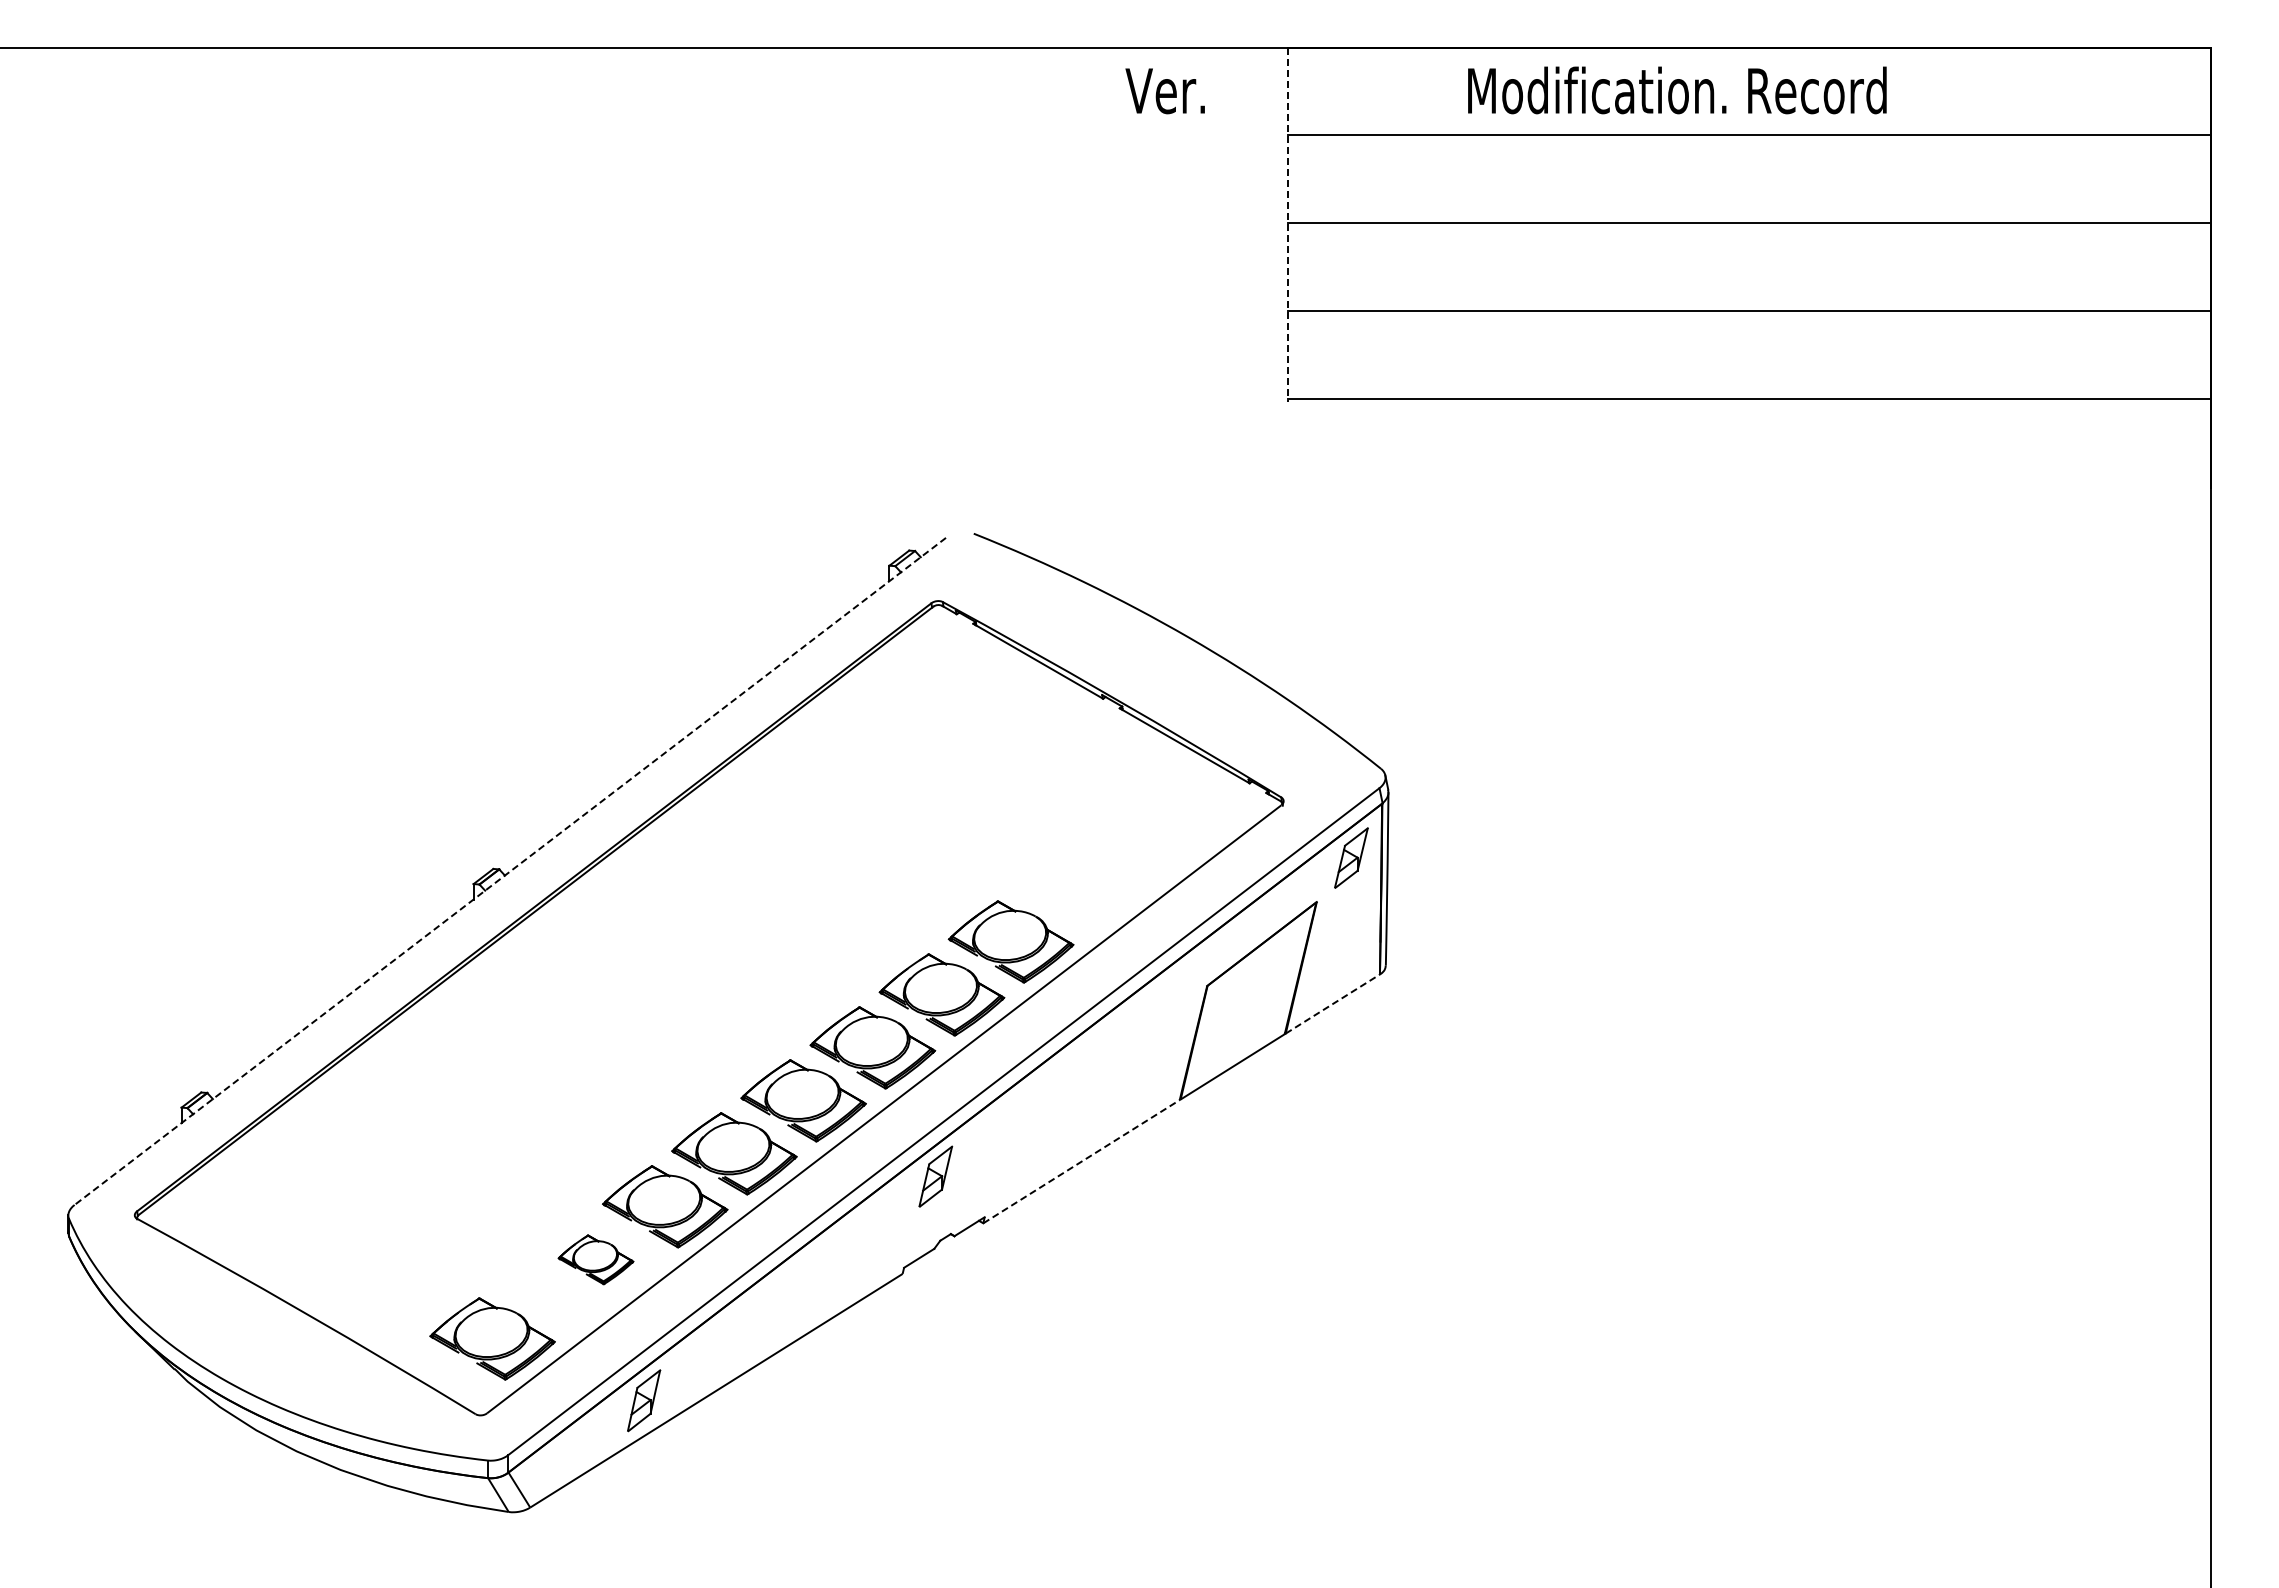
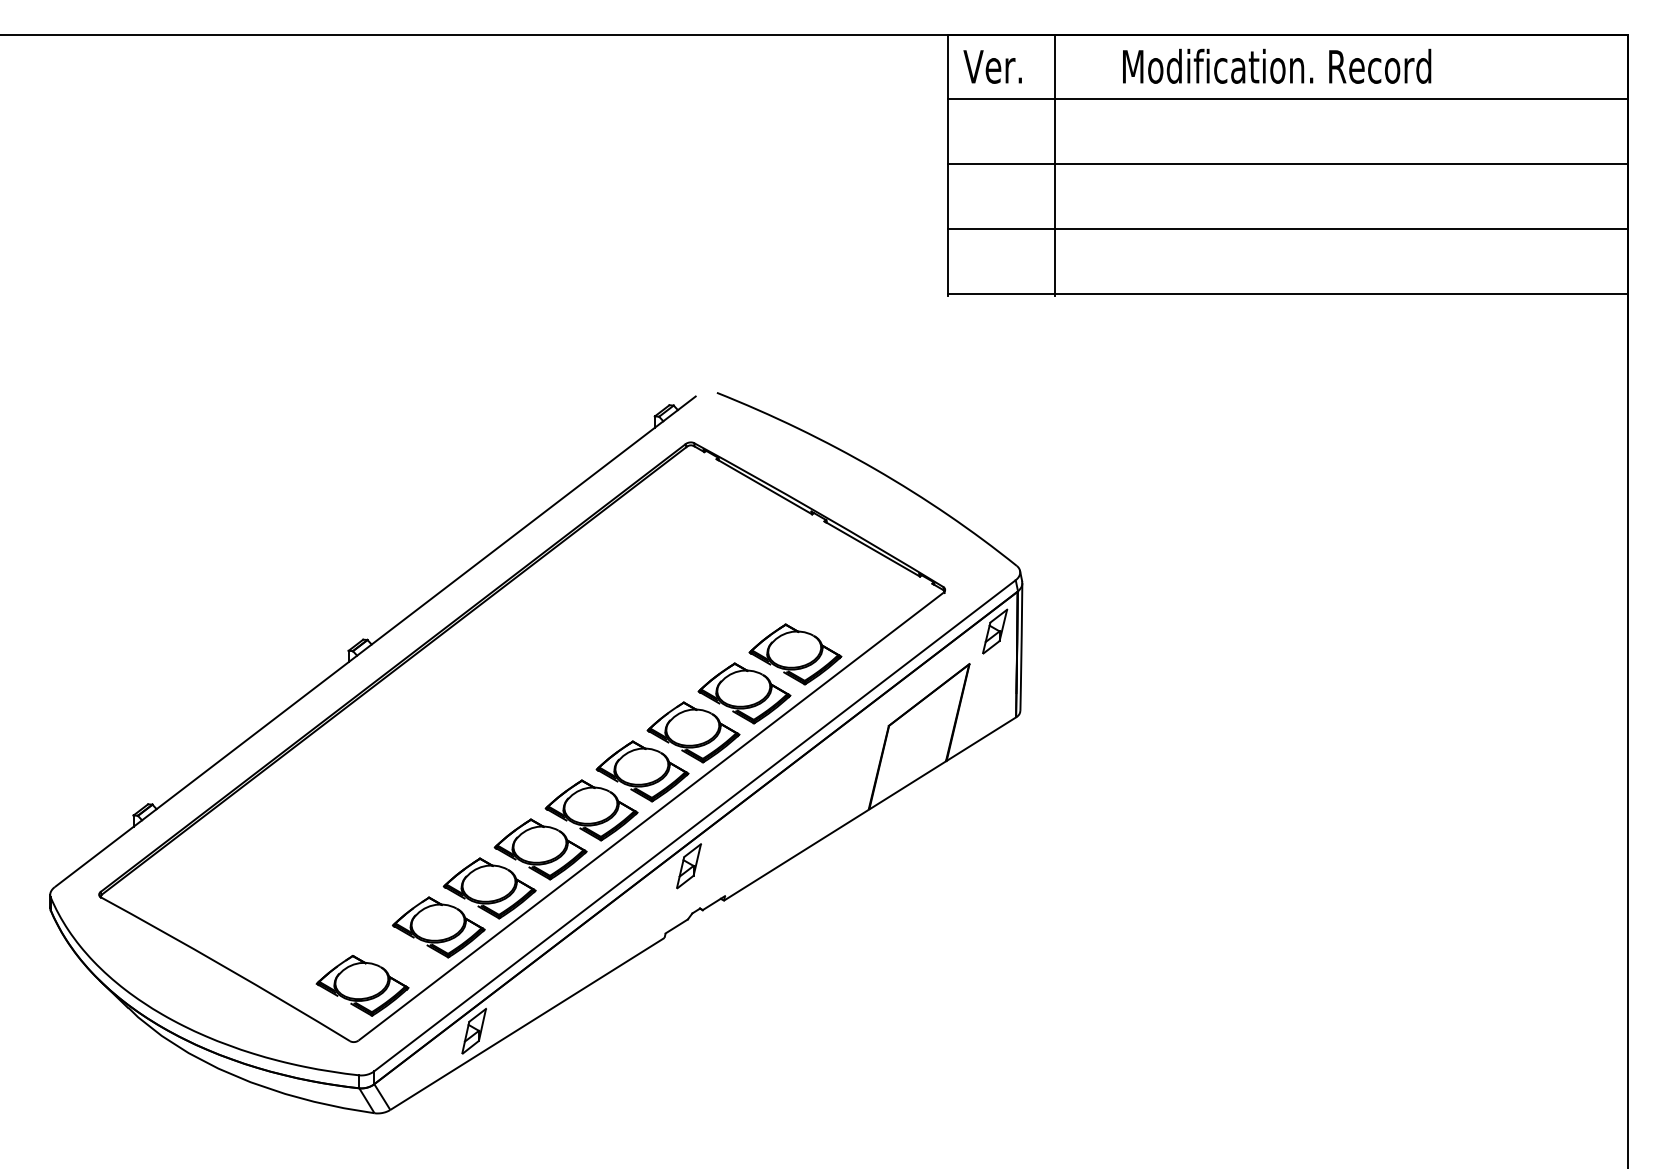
text: (1677, 90) -> (1277, 66), moved
text: (1164, 91) -> (992, 67), moved
line: (1432, 224) -> (1054, 165), added
line: (1287, 225) -> (947, 165), dashed -> solid
line: (510, 870) -> (375, 640), dashed -> solid
part: (1080, 888) -> (795, 654), added
line: (1332, 1004) -> (981, 739), dashed -> solid
line: (1082, 1161) -> (797, 855), dashed -> solid
part: (595, 1259) -> (438, 927), size x1.67

